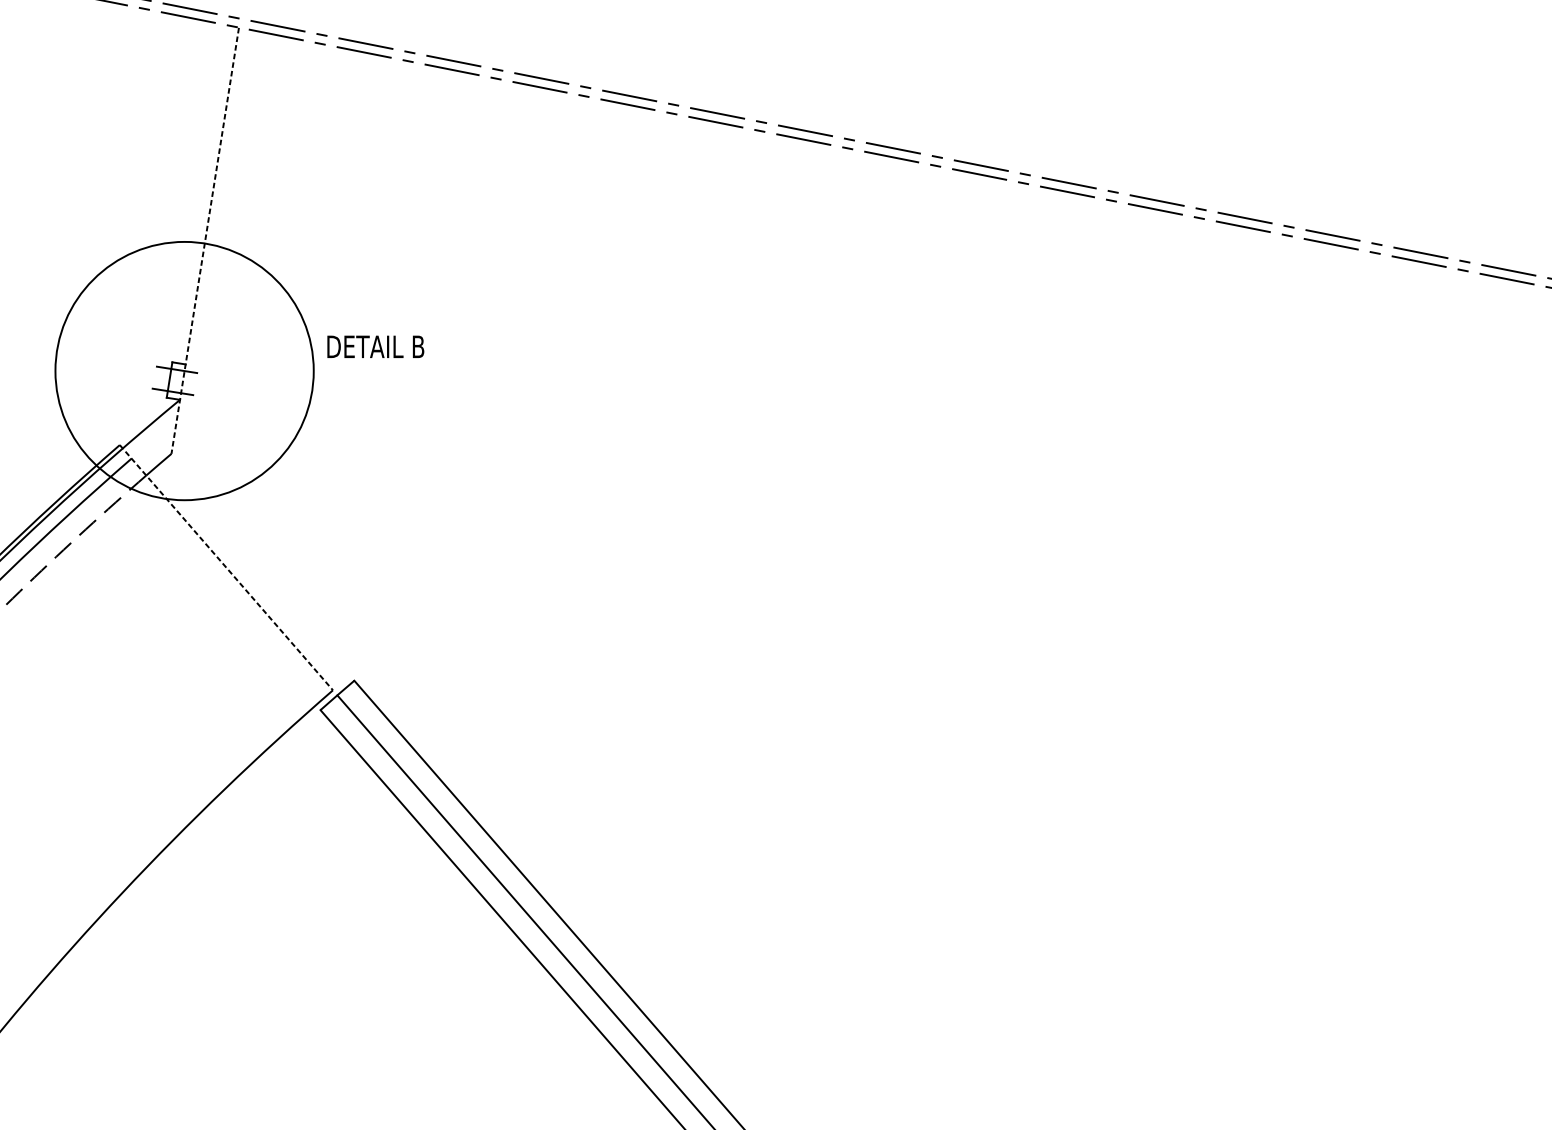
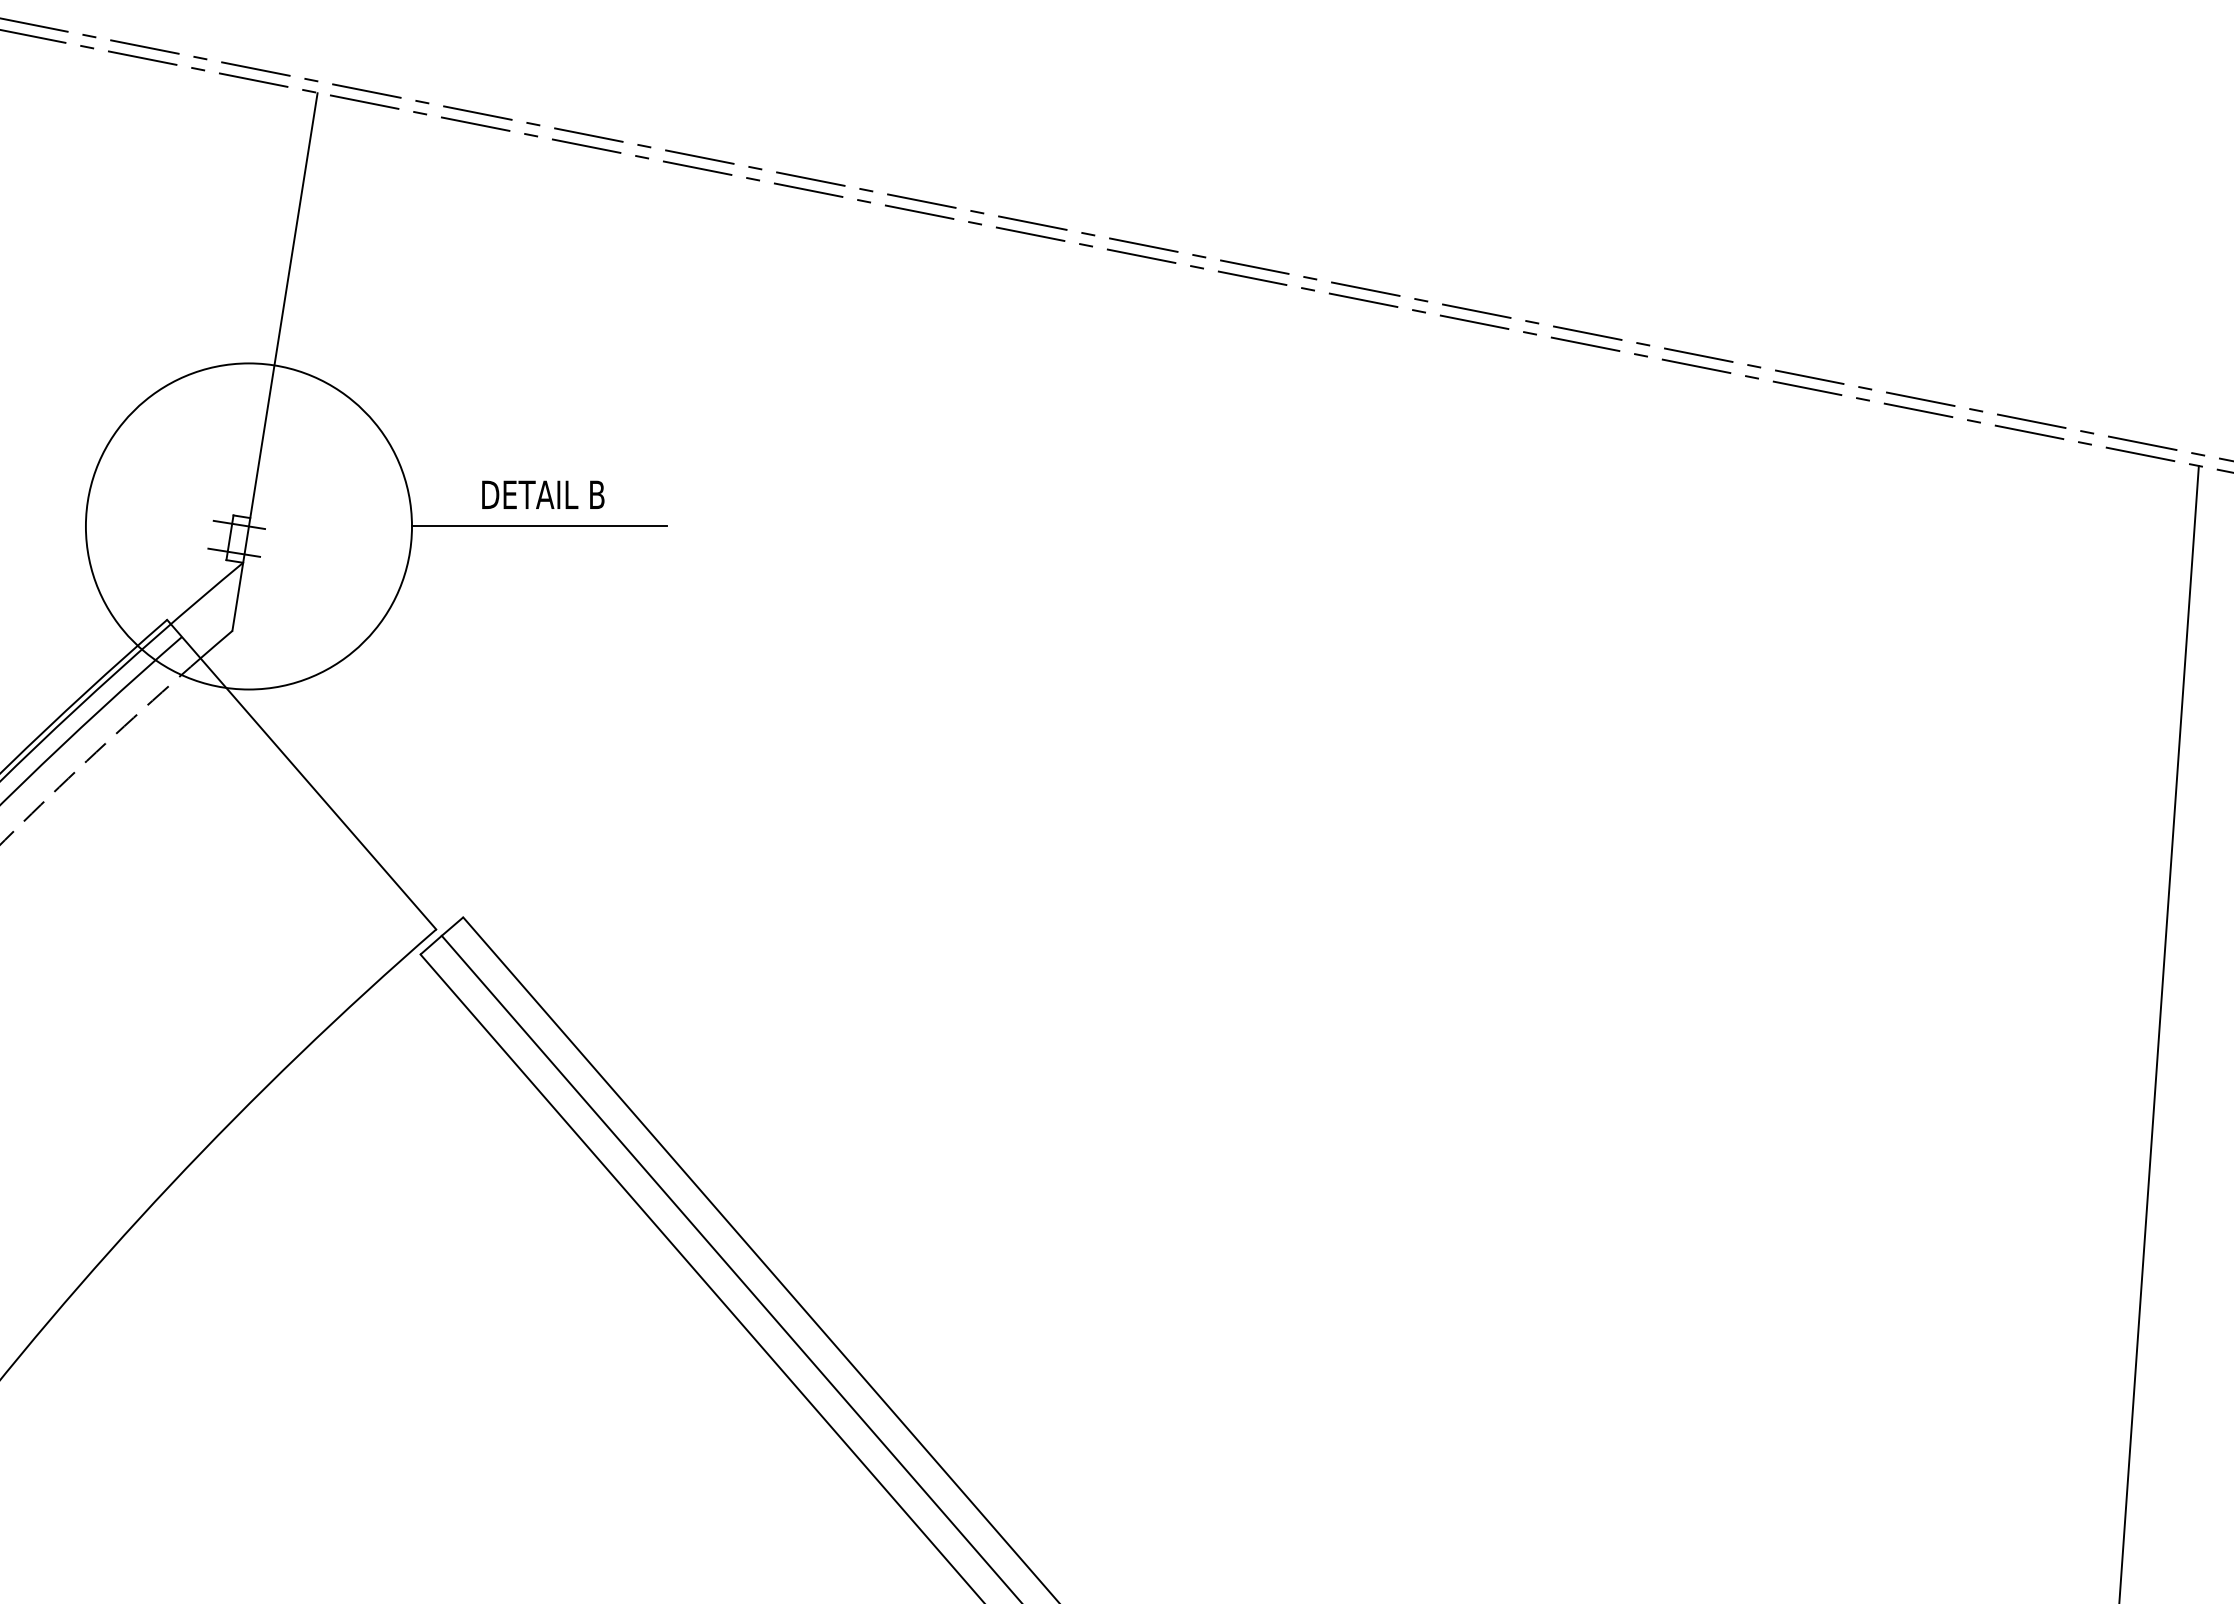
line: (204, 241) -> (274, 362), dashed -> solid
text: (375, 346) -> (543, 494), moved
line: (414, 371) -> (539, 526), added
line: (227, 568) -> (302, 775), dashed -> solid

